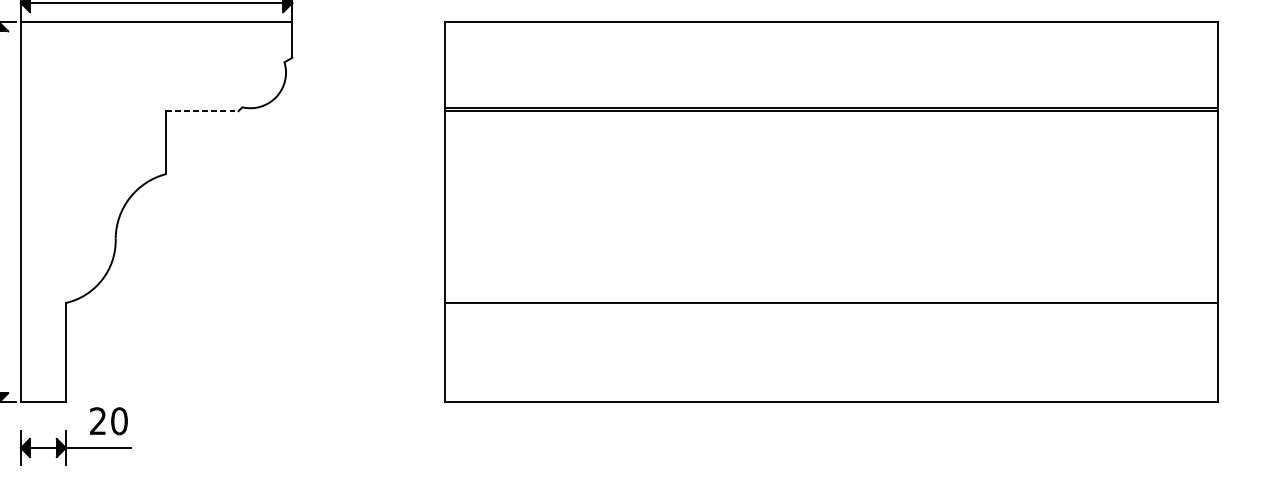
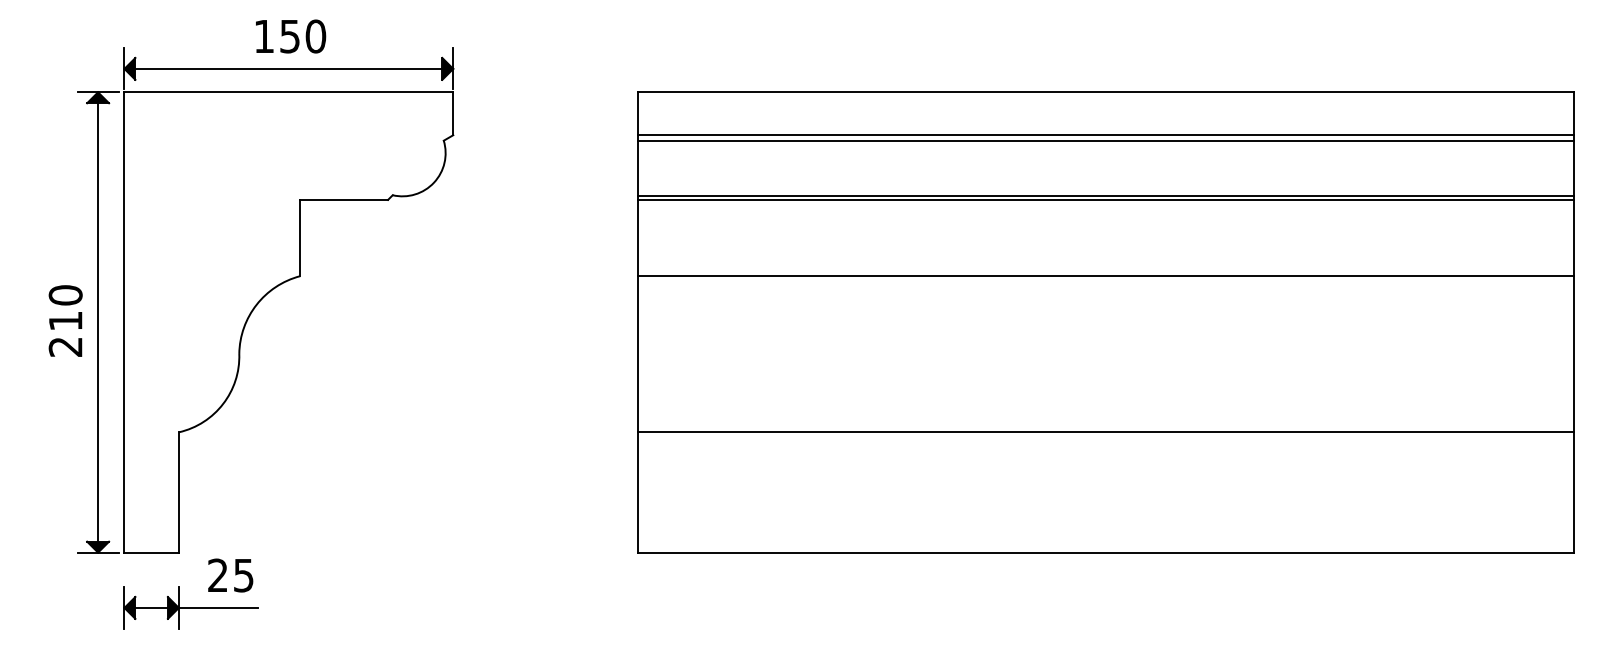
line: (831, 58) -> (1106, 135), added
line: (831, 62) -> (1106, 140), added
line: (202, 110) -> (344, 199), dashed -> solid
line: (831, 174) -> (1106, 276), added
text: (119, 421) -> (243, 575), 20 -> 25

